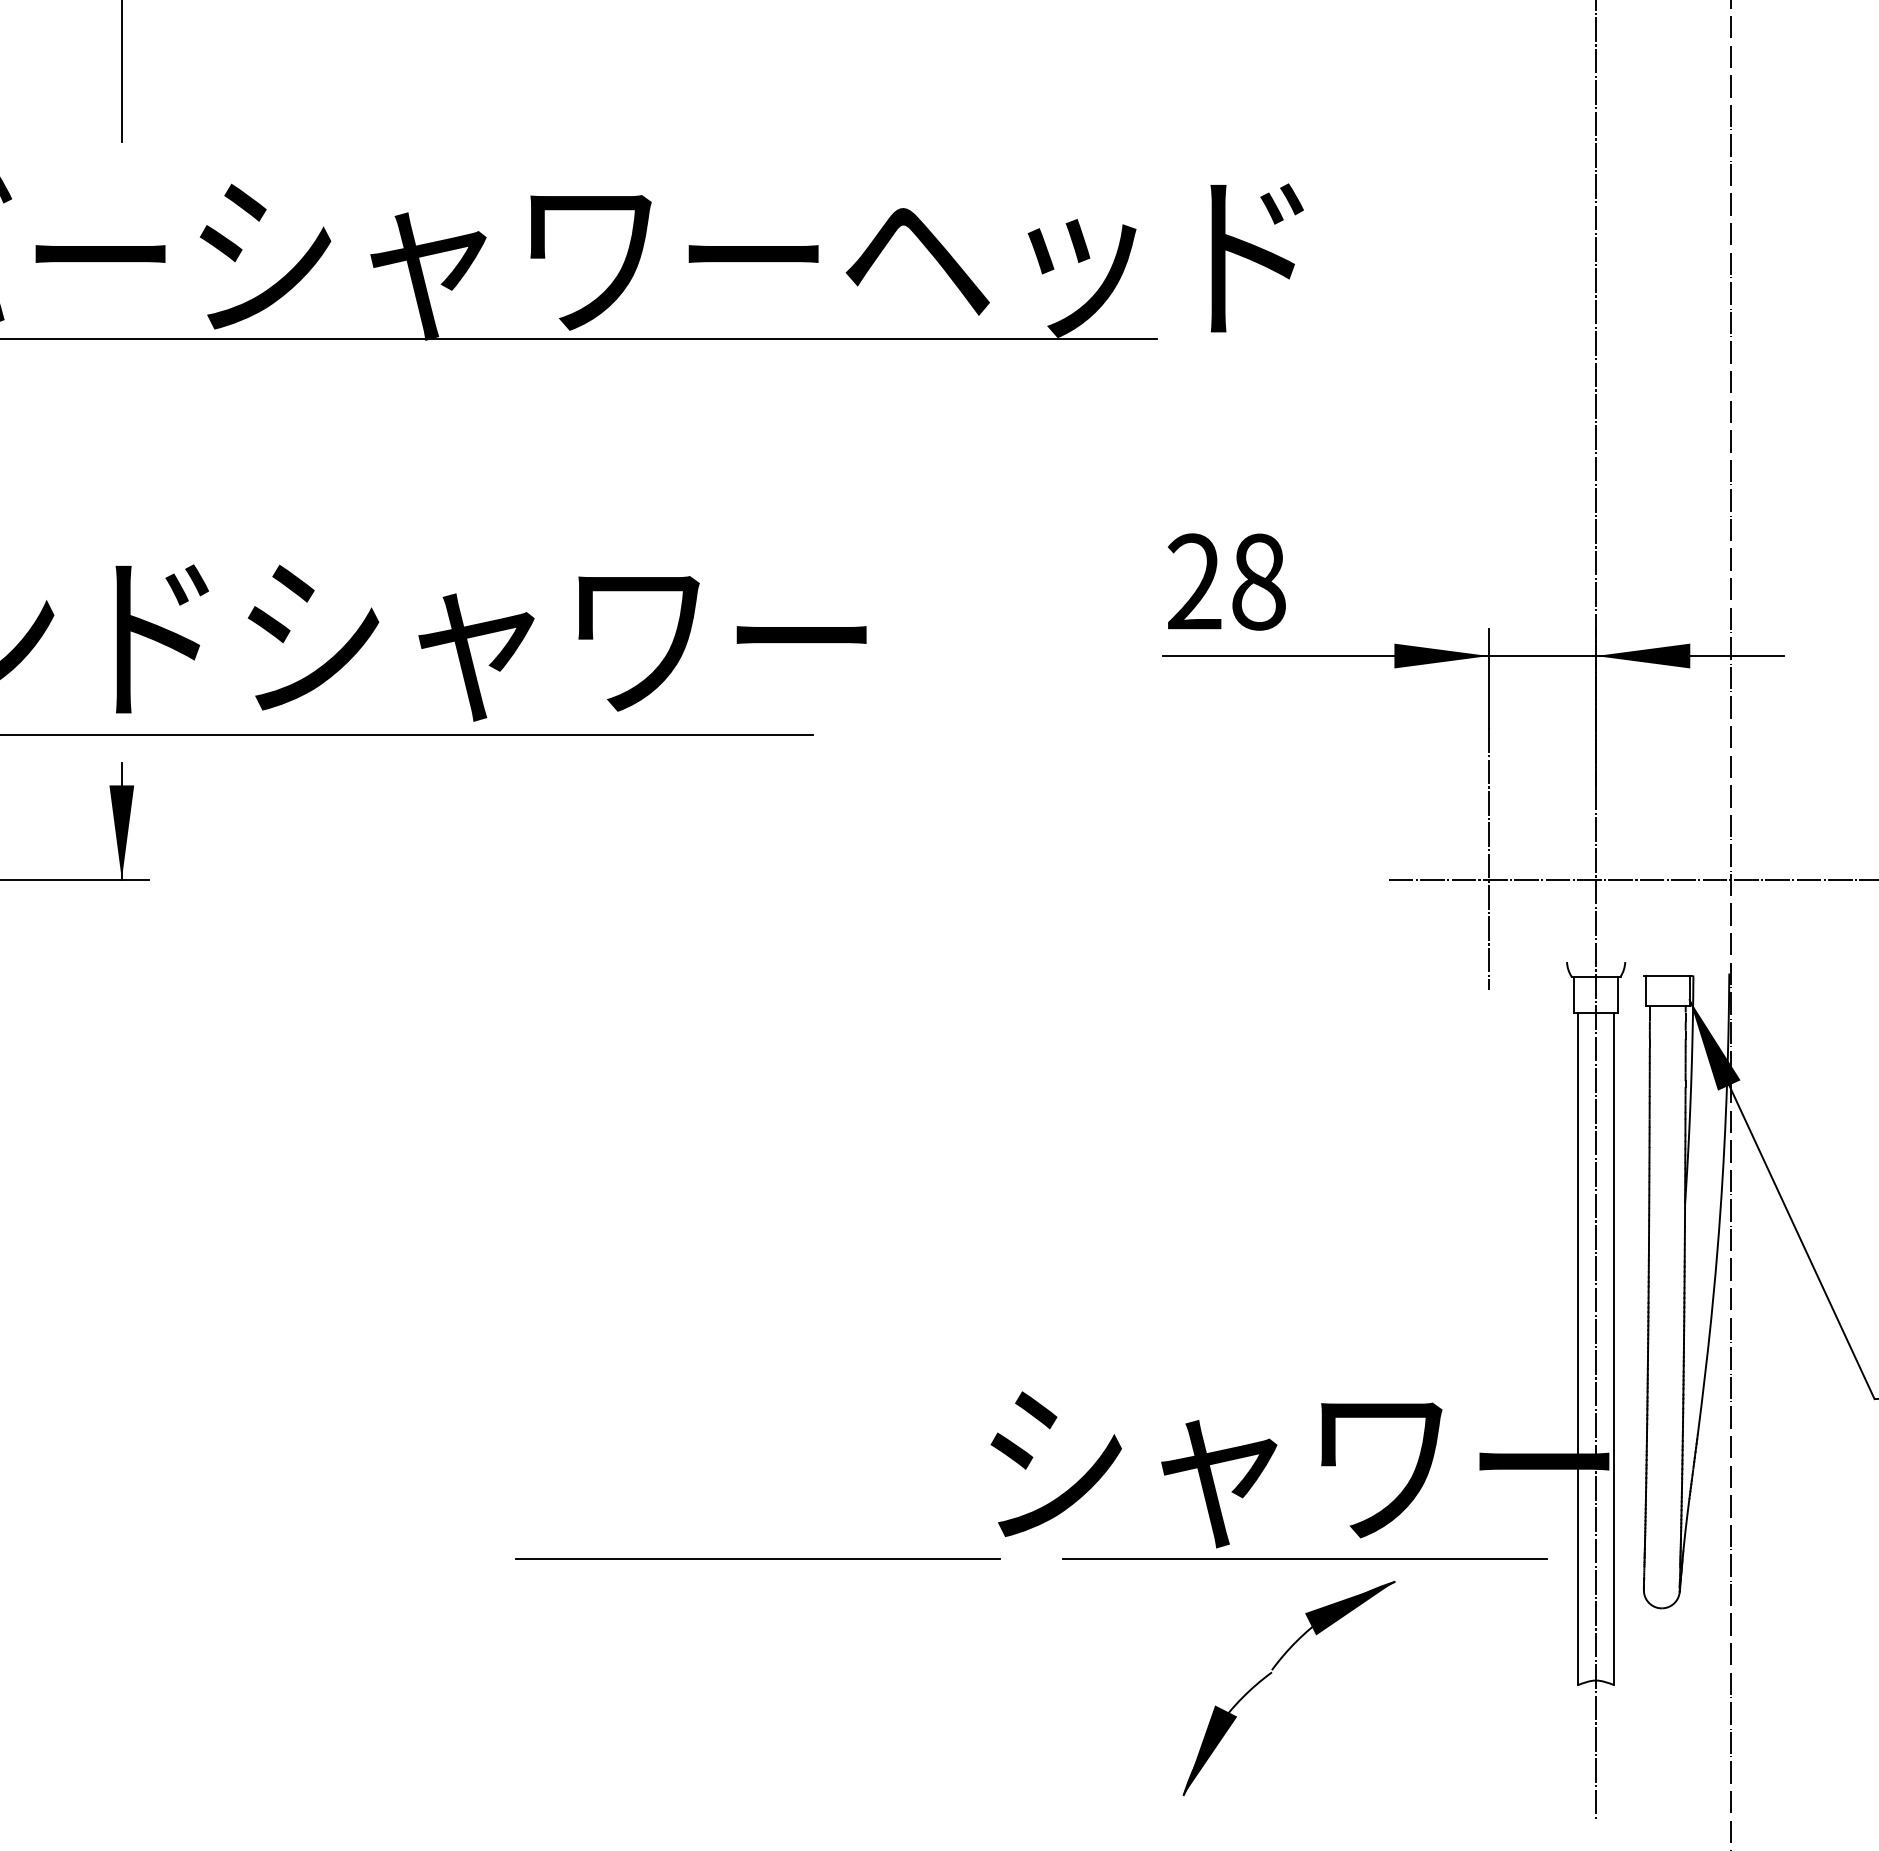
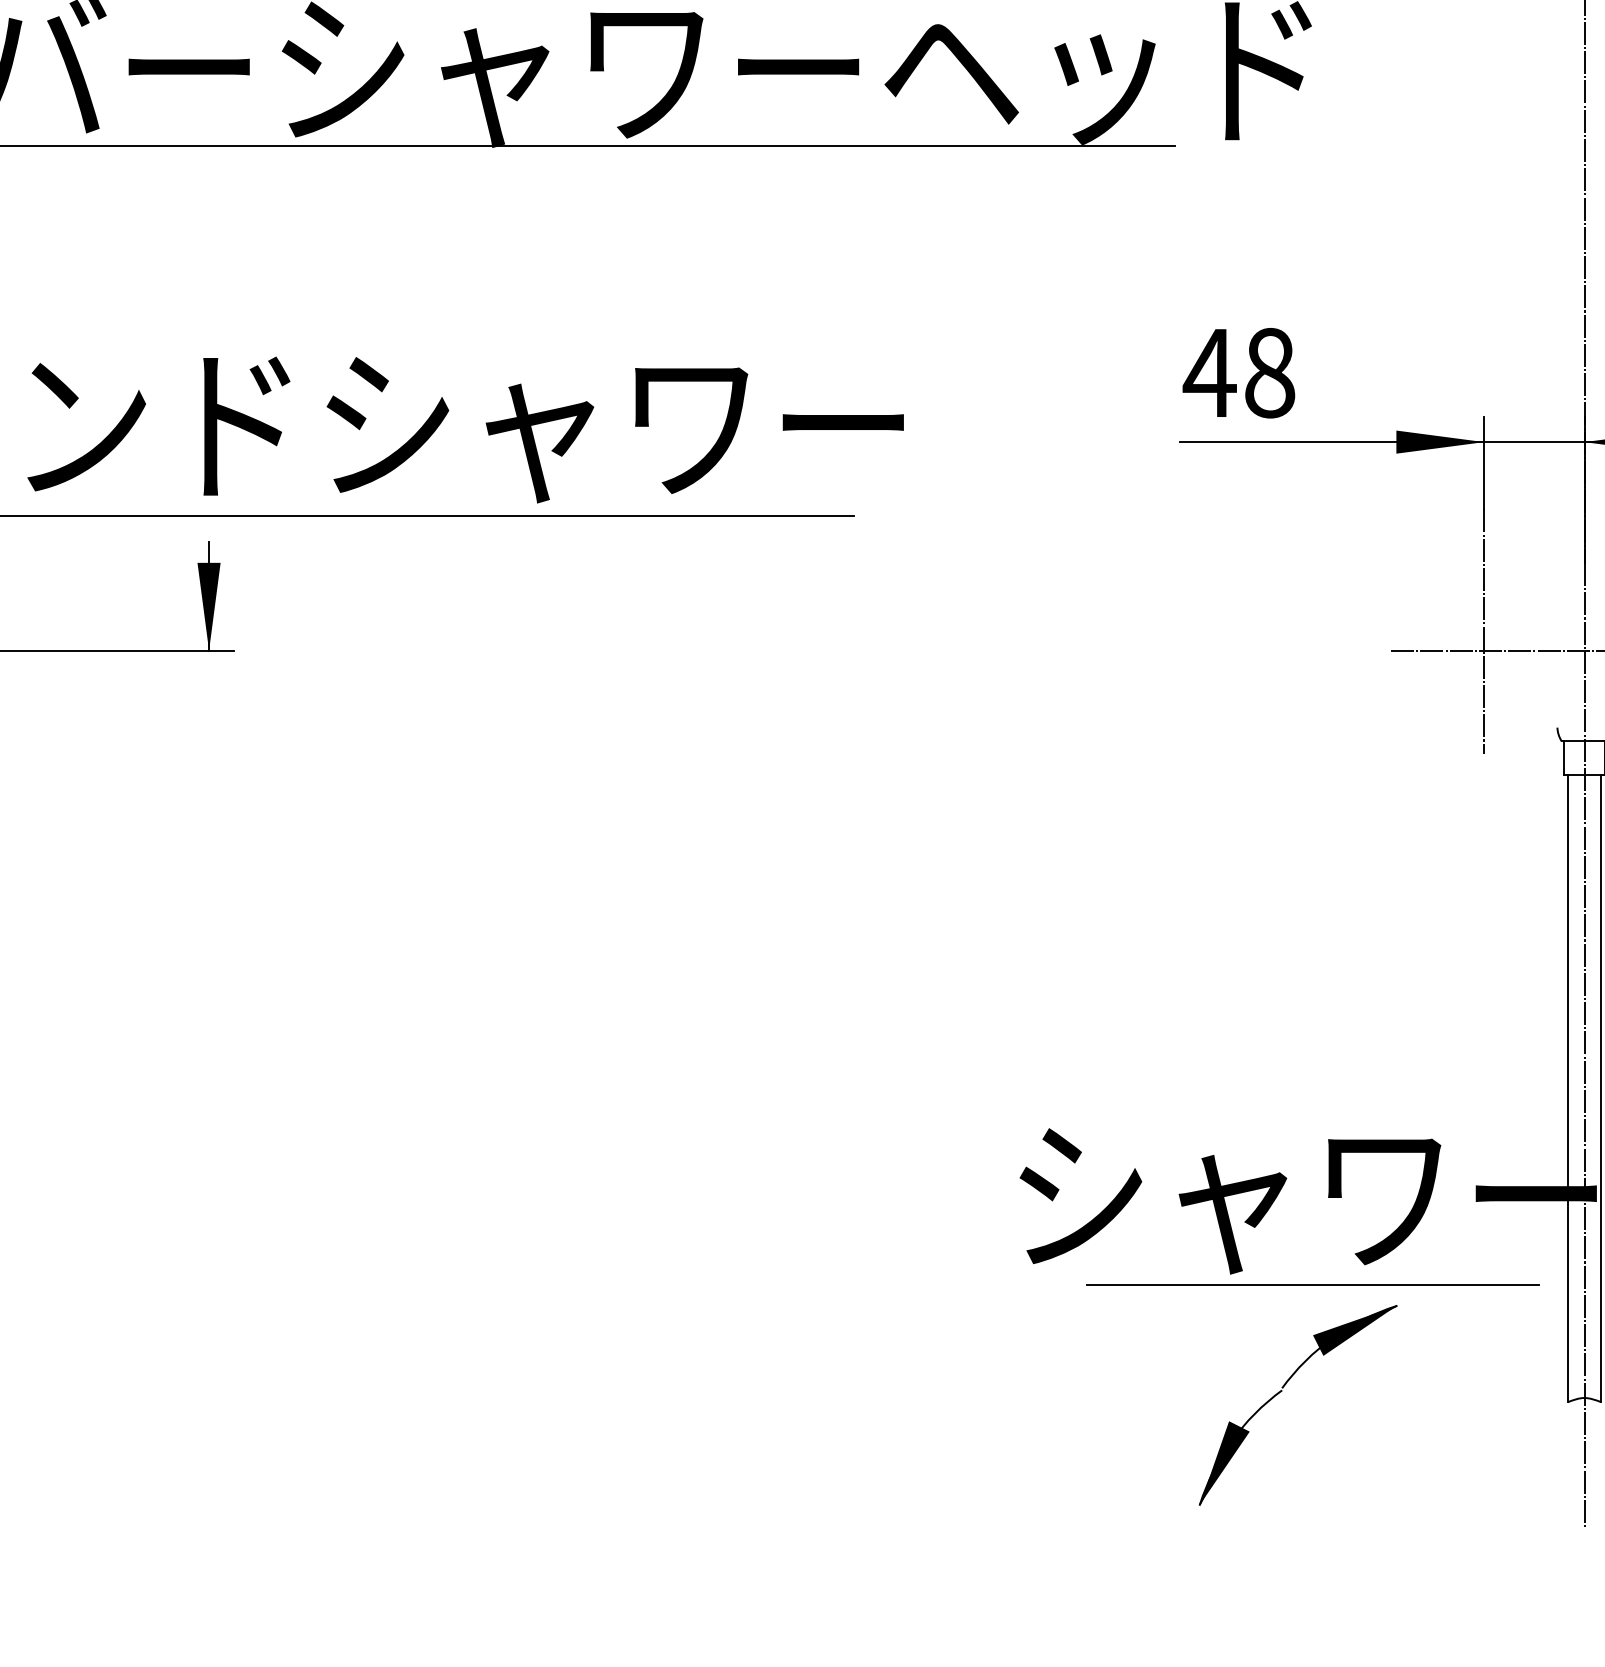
text: (1194, 581) -> (1209, 372), 28 -> 48
line: (757, 1558) -> (802, 1284), removed

